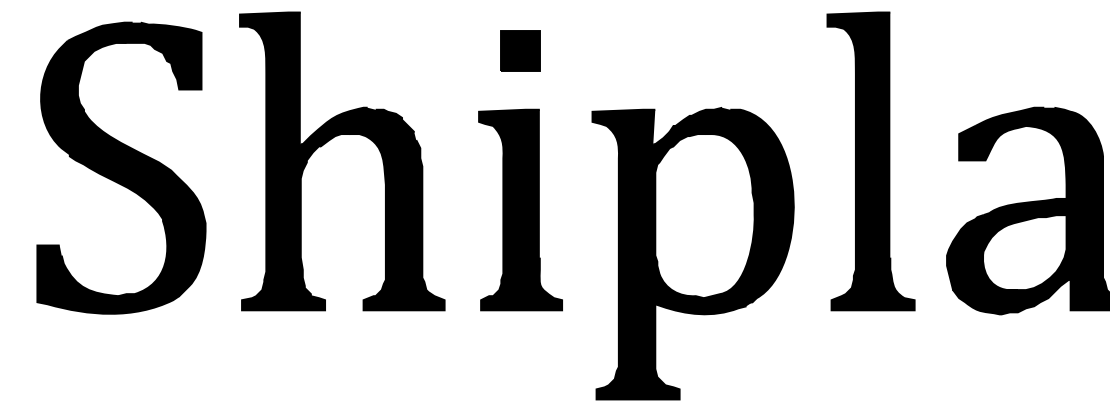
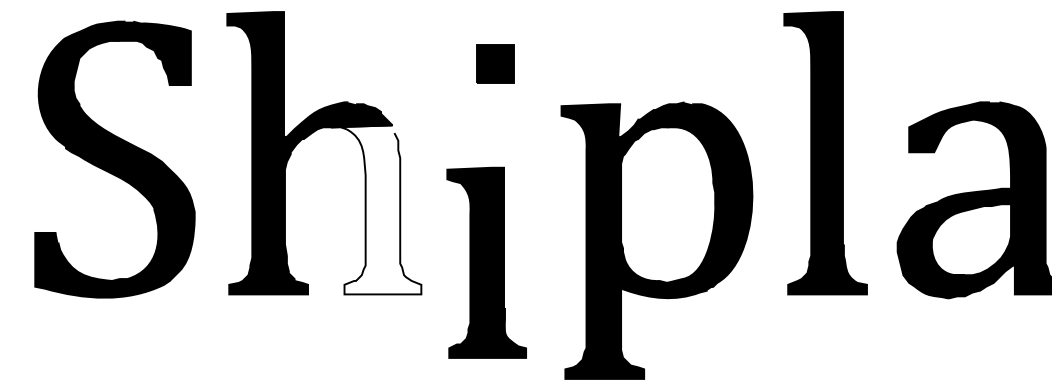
part: (520, 50) -> (495, 63), moved
part: (520, 209) -> (486, 262), moved
fill: (396, 221) -> (375, 210), removed

